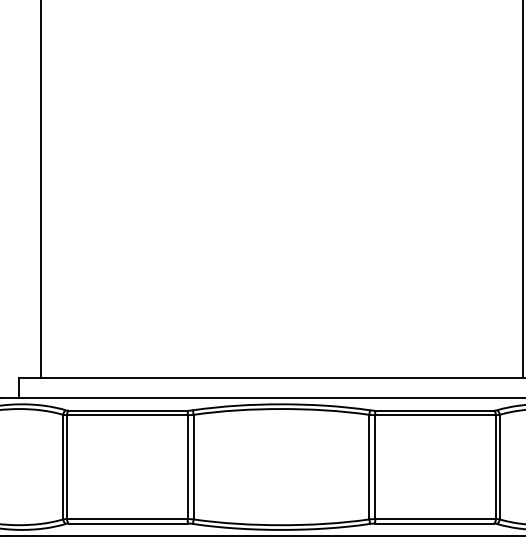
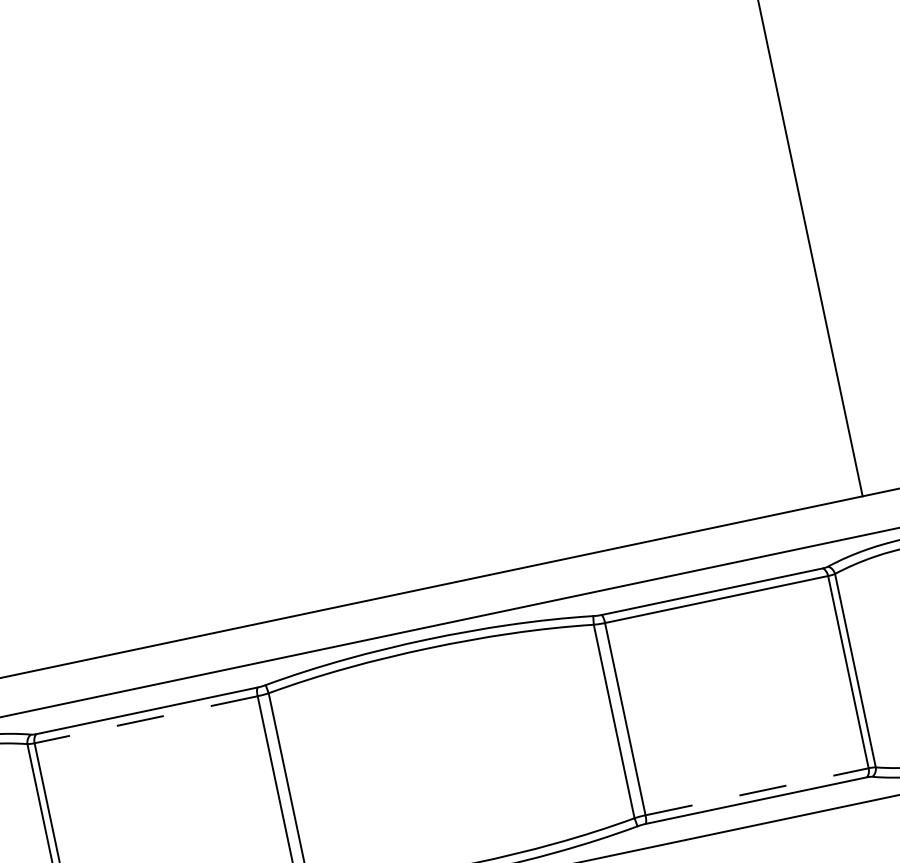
line: (126, 415) -> (144, 720), solid -> dashed
line: (436, 519) -> (758, 792), solid -> dashed

